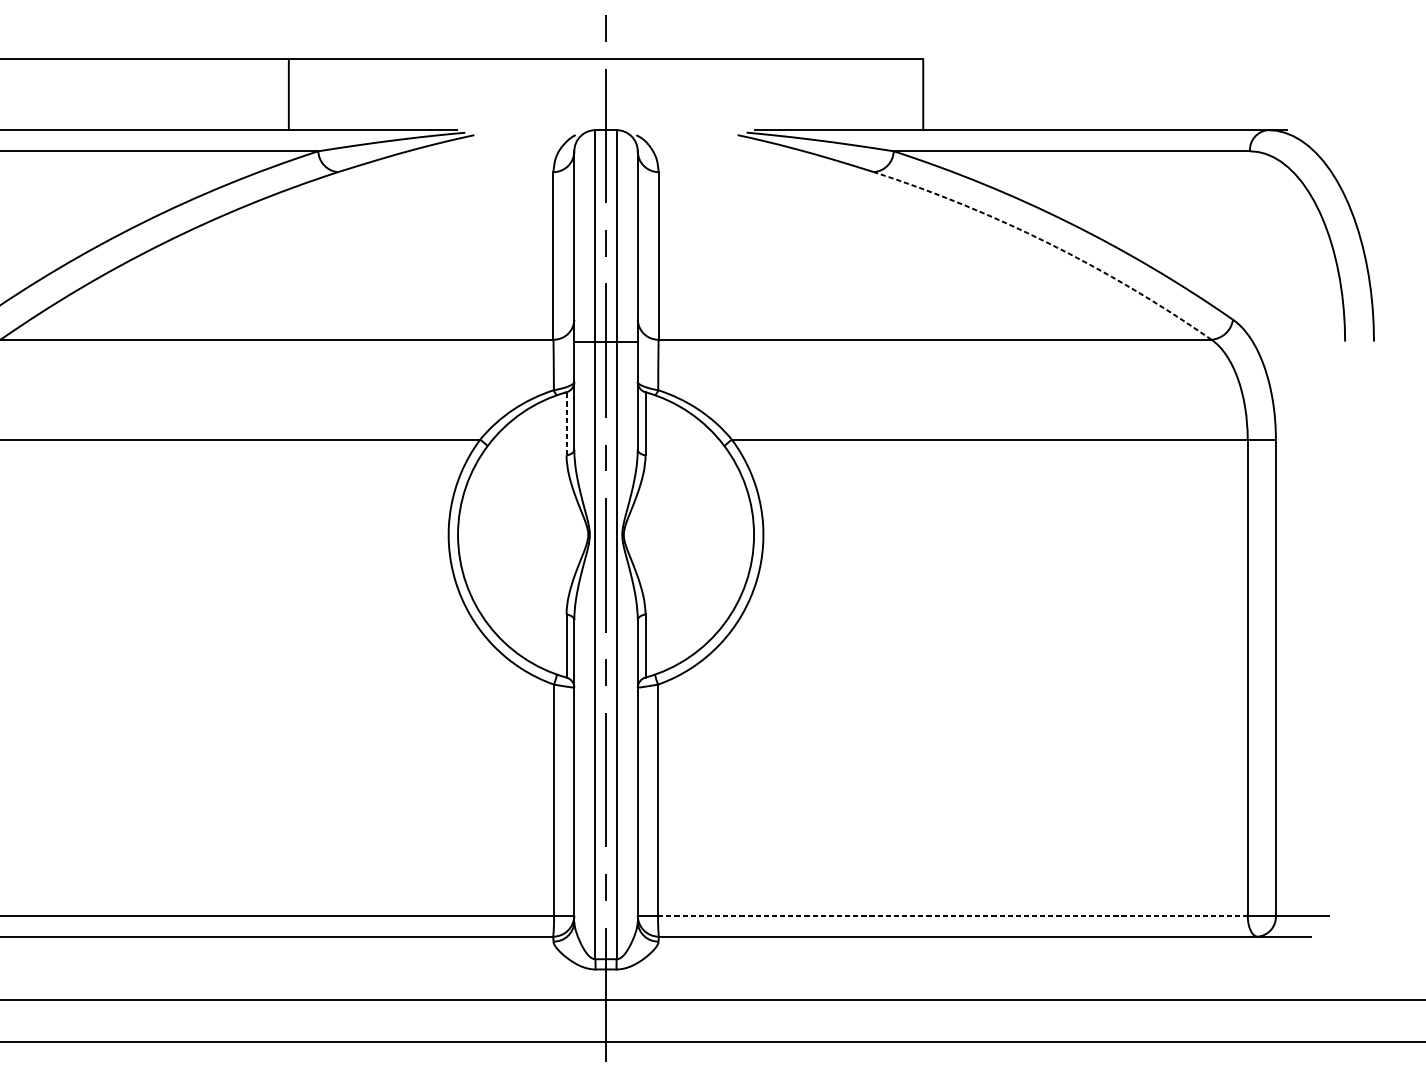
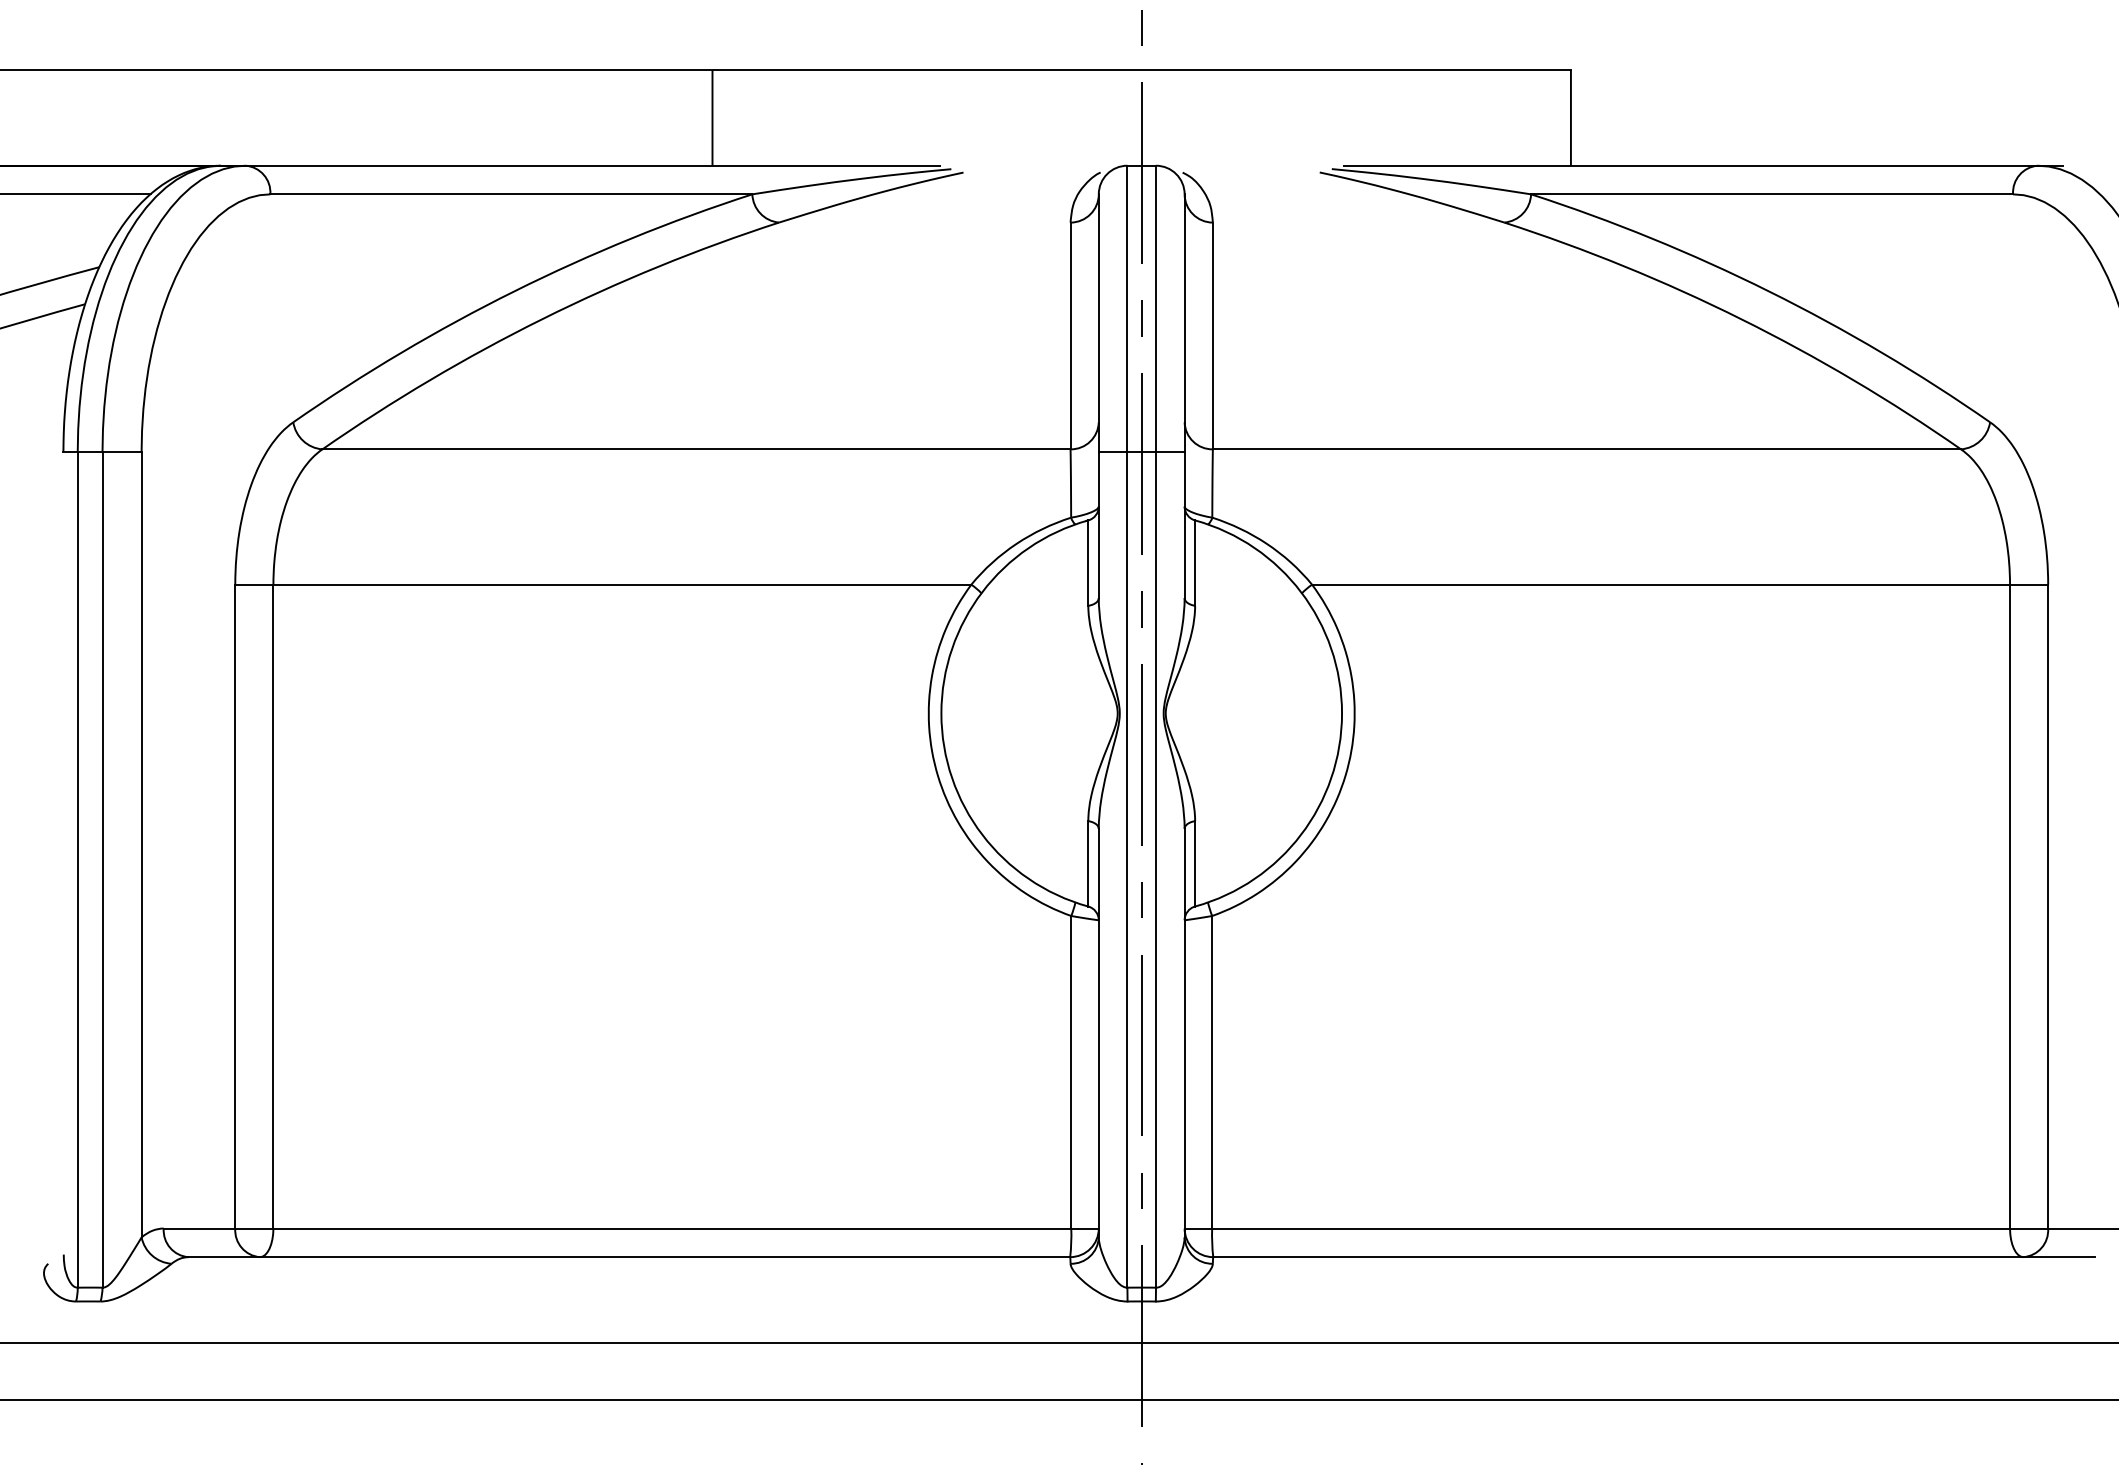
arc: (1049, 243) -> (1741, 319), dashed -> solid
line: (566, 424) -> (1088, 563), dashed -> solid
line: (953, 915) -> (1611, 1228), dashed -> solid

